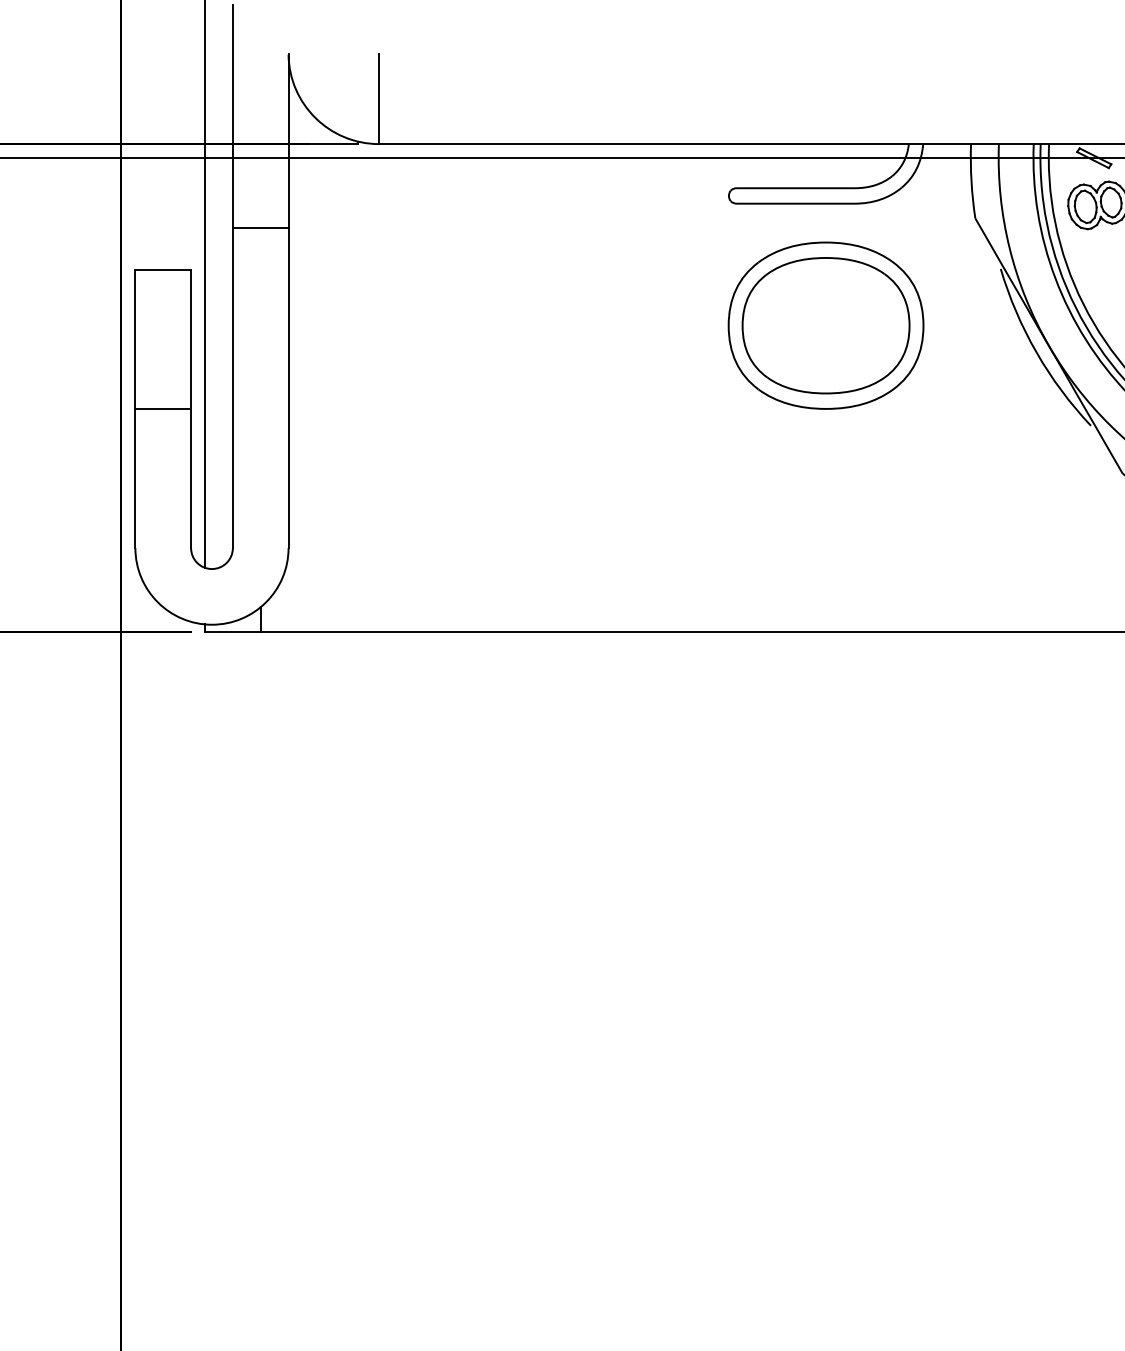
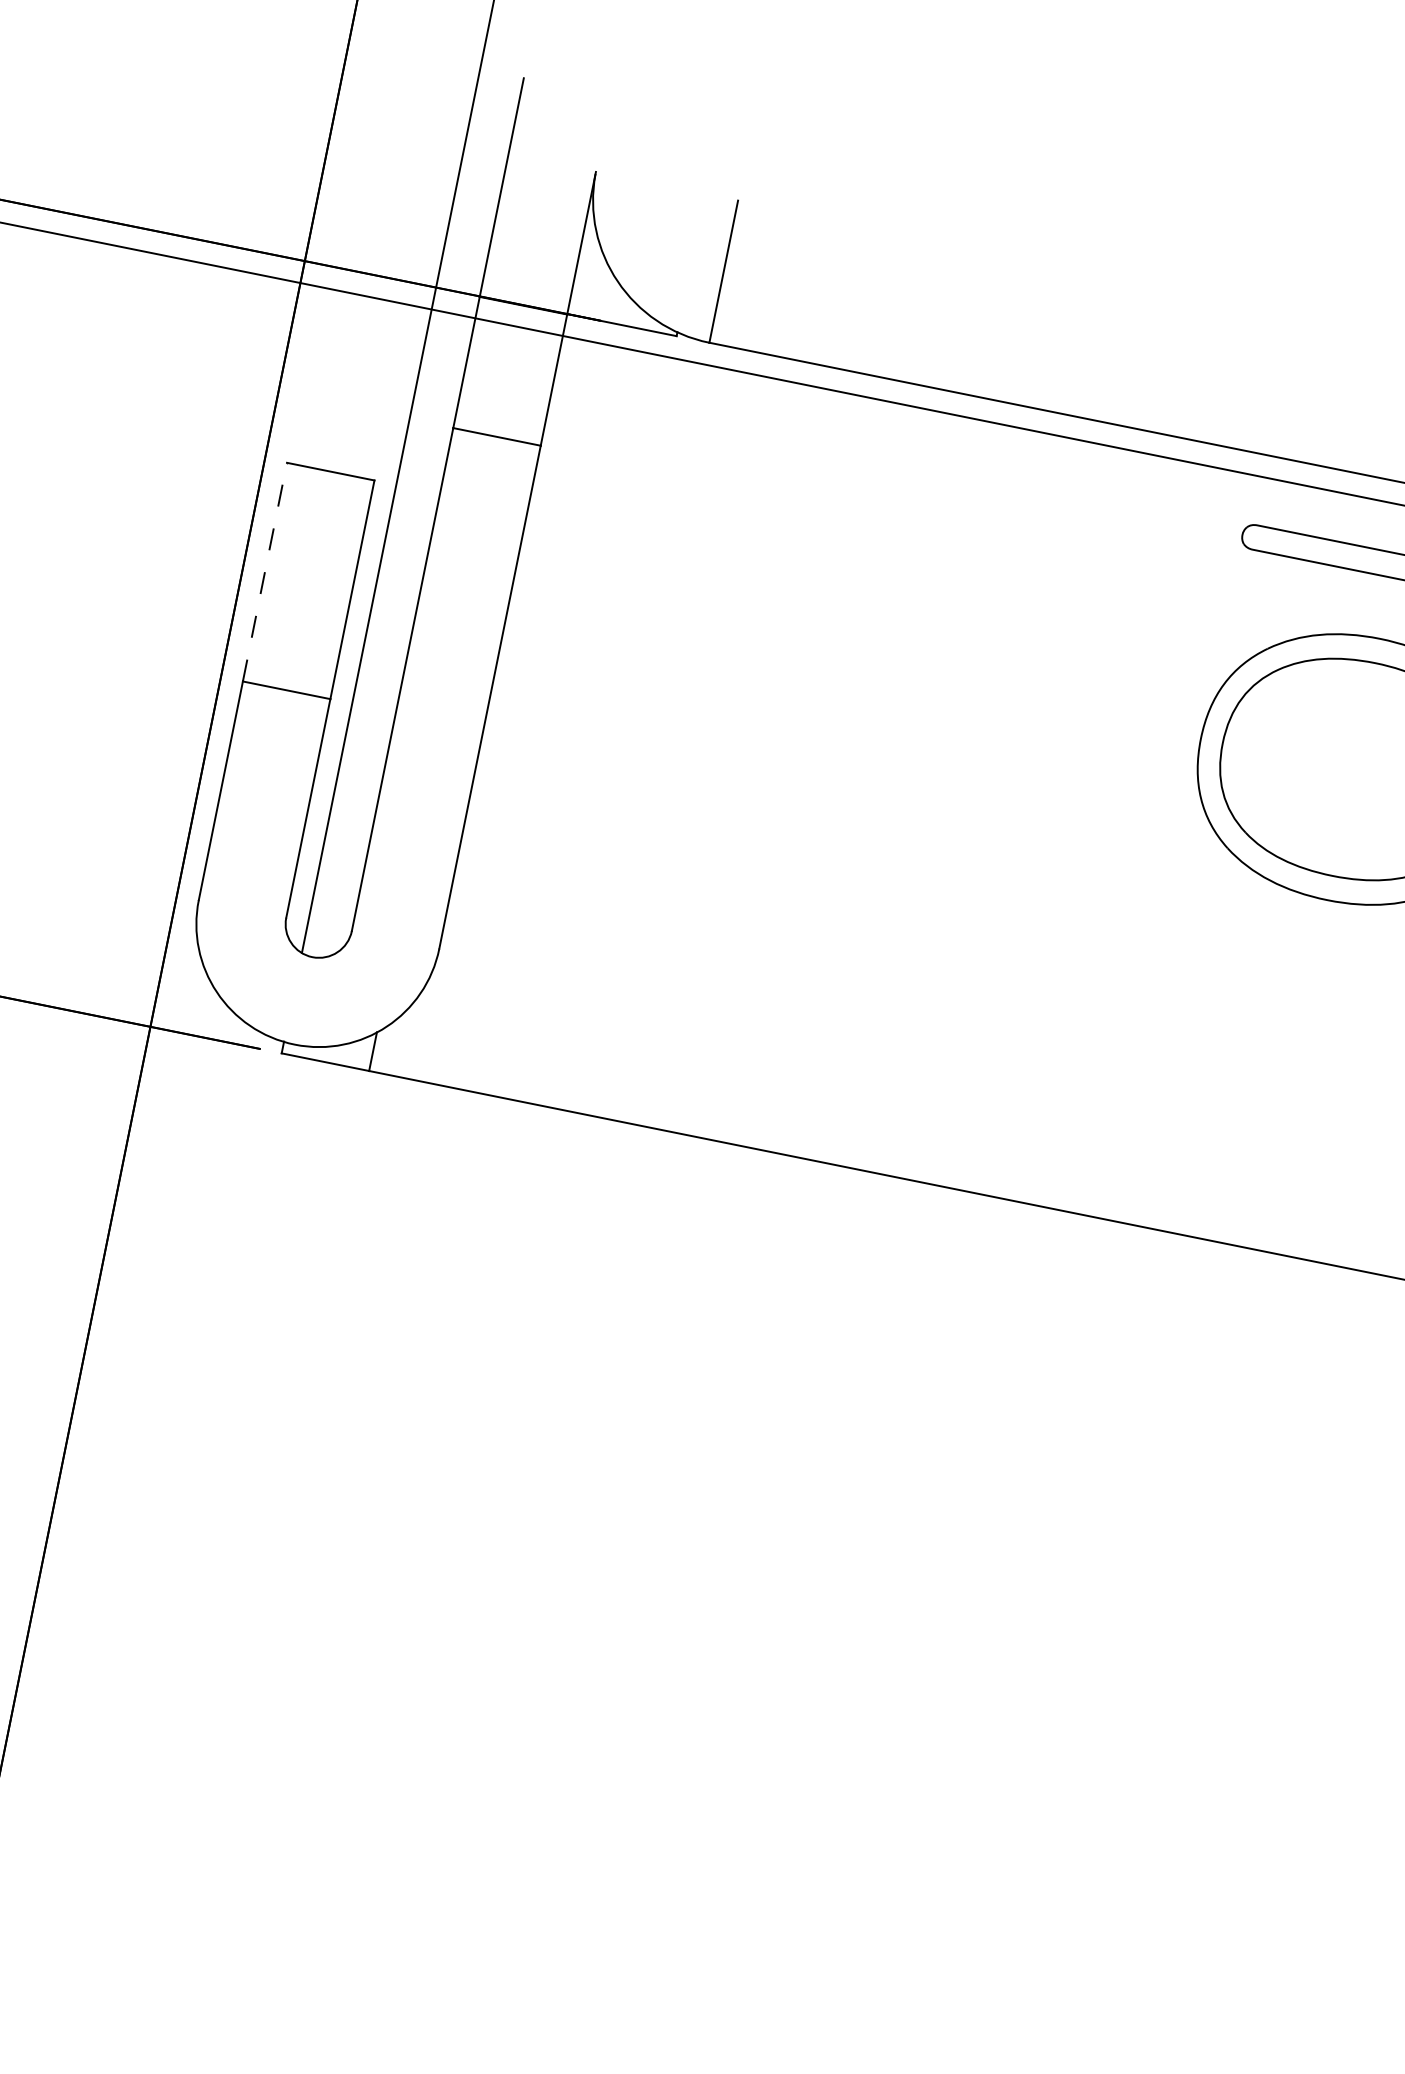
line: (135, 339) -> (265, 572), solid -> dashed

